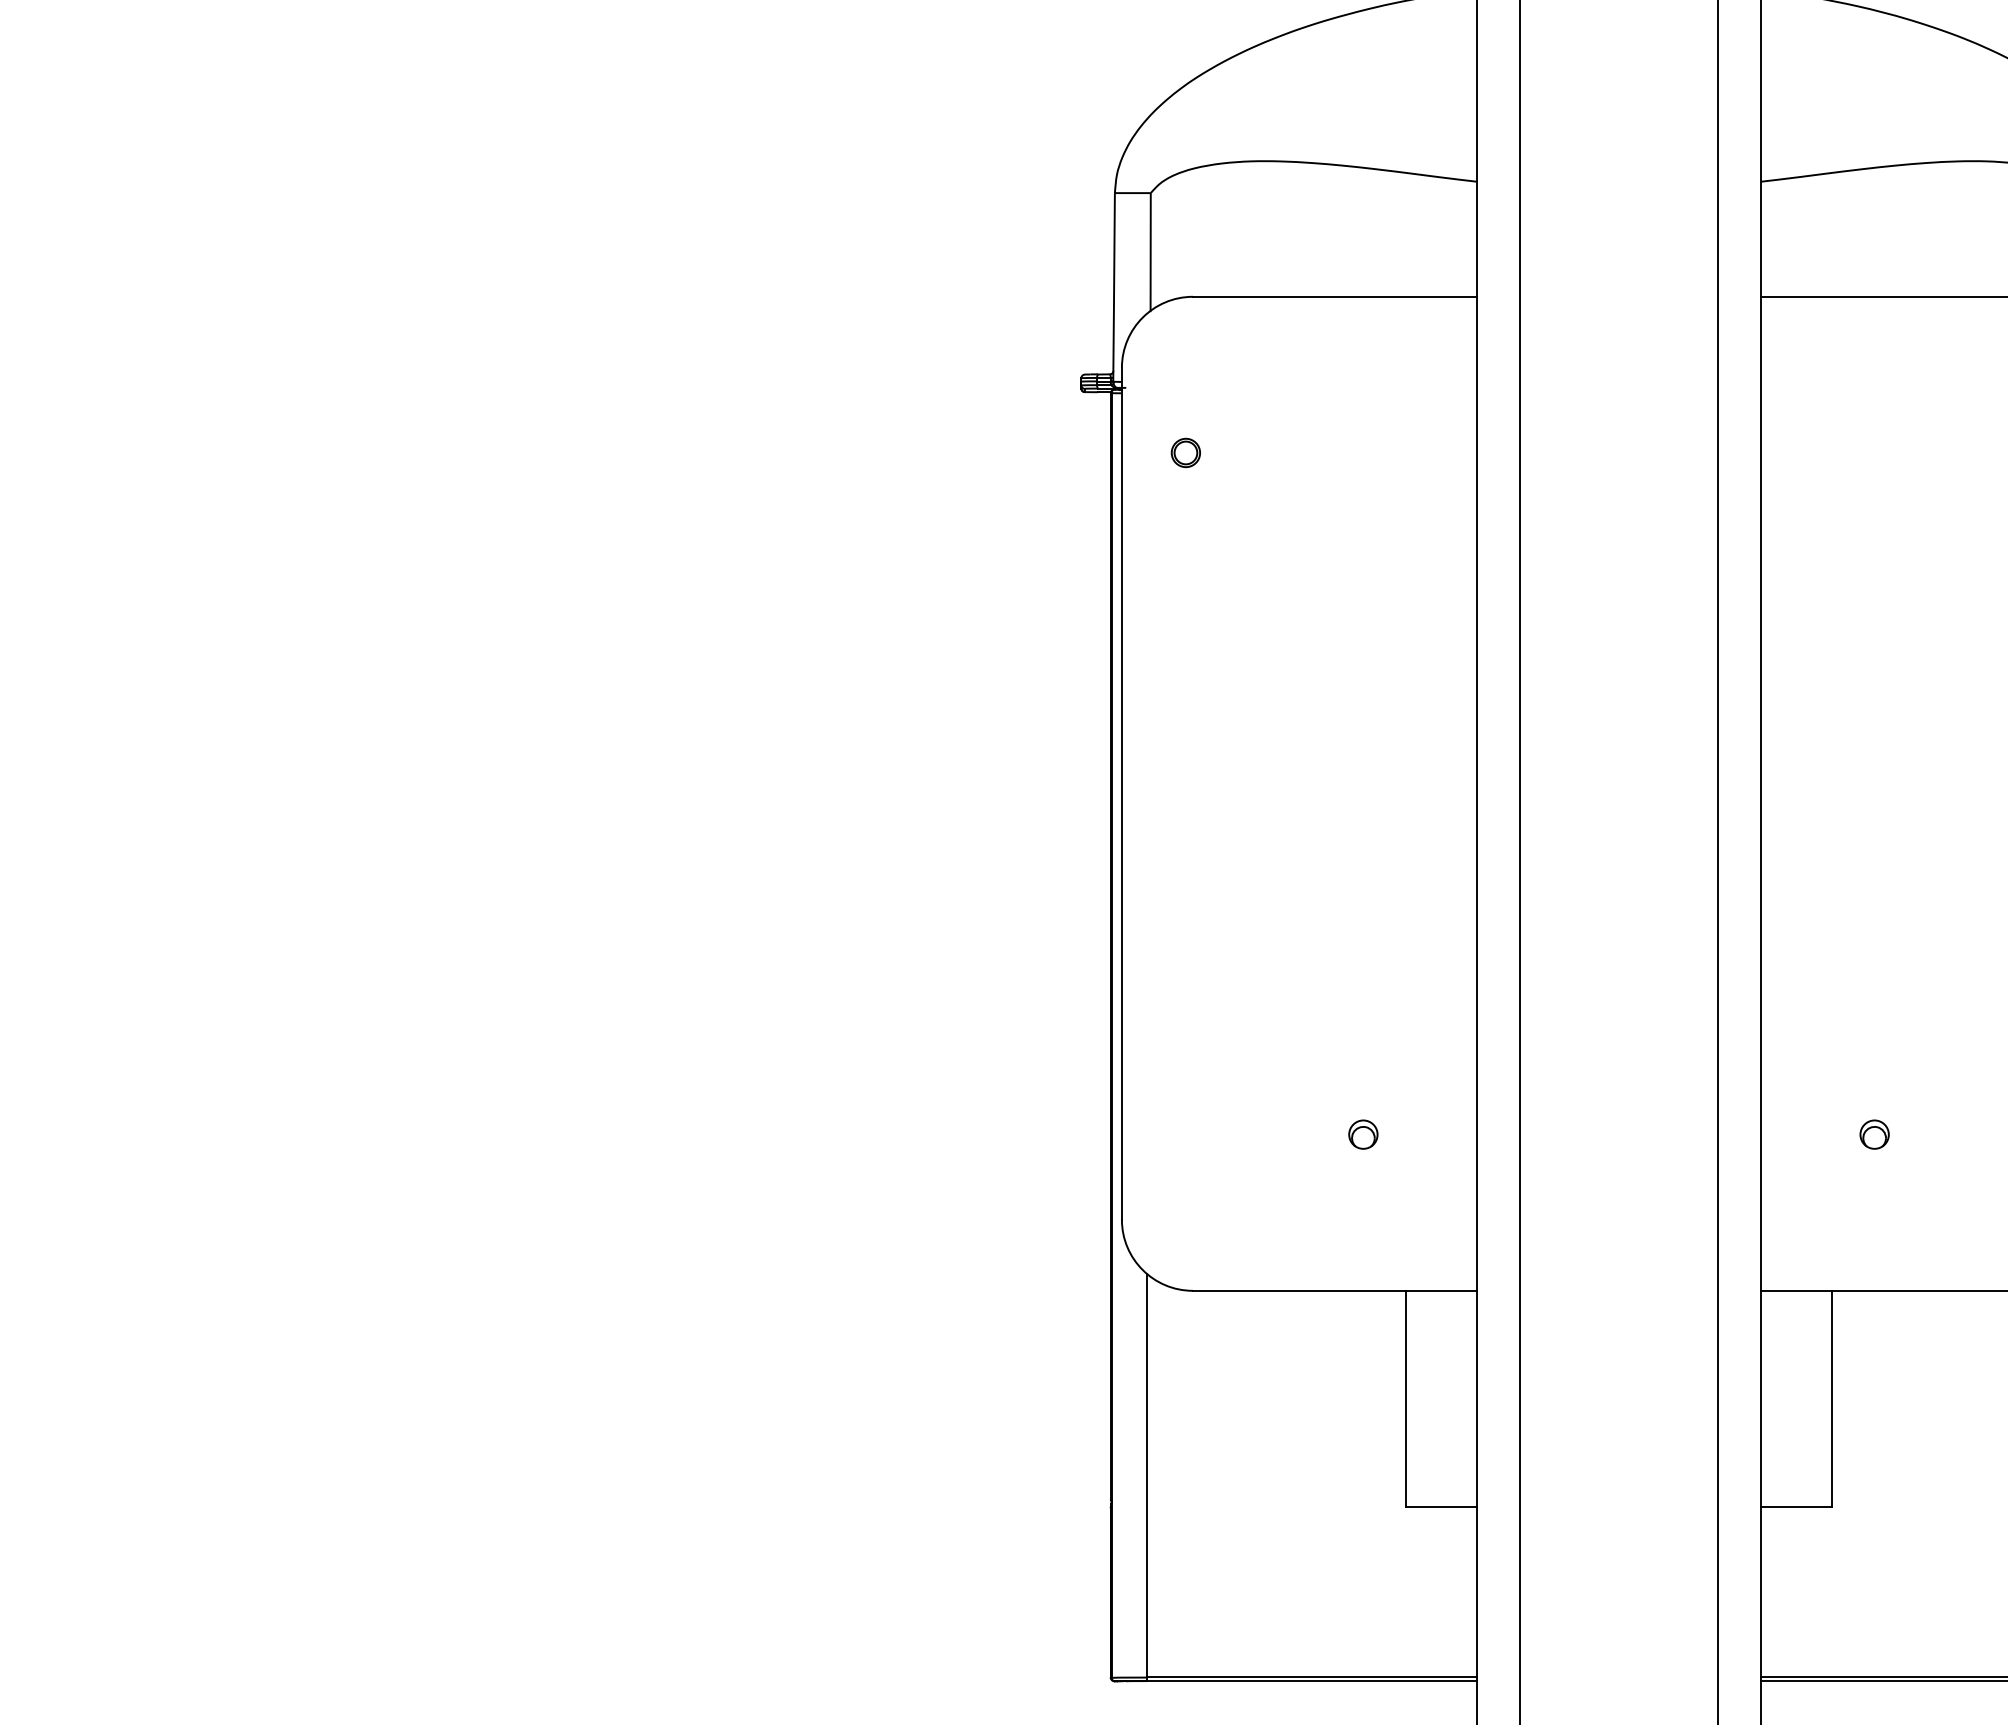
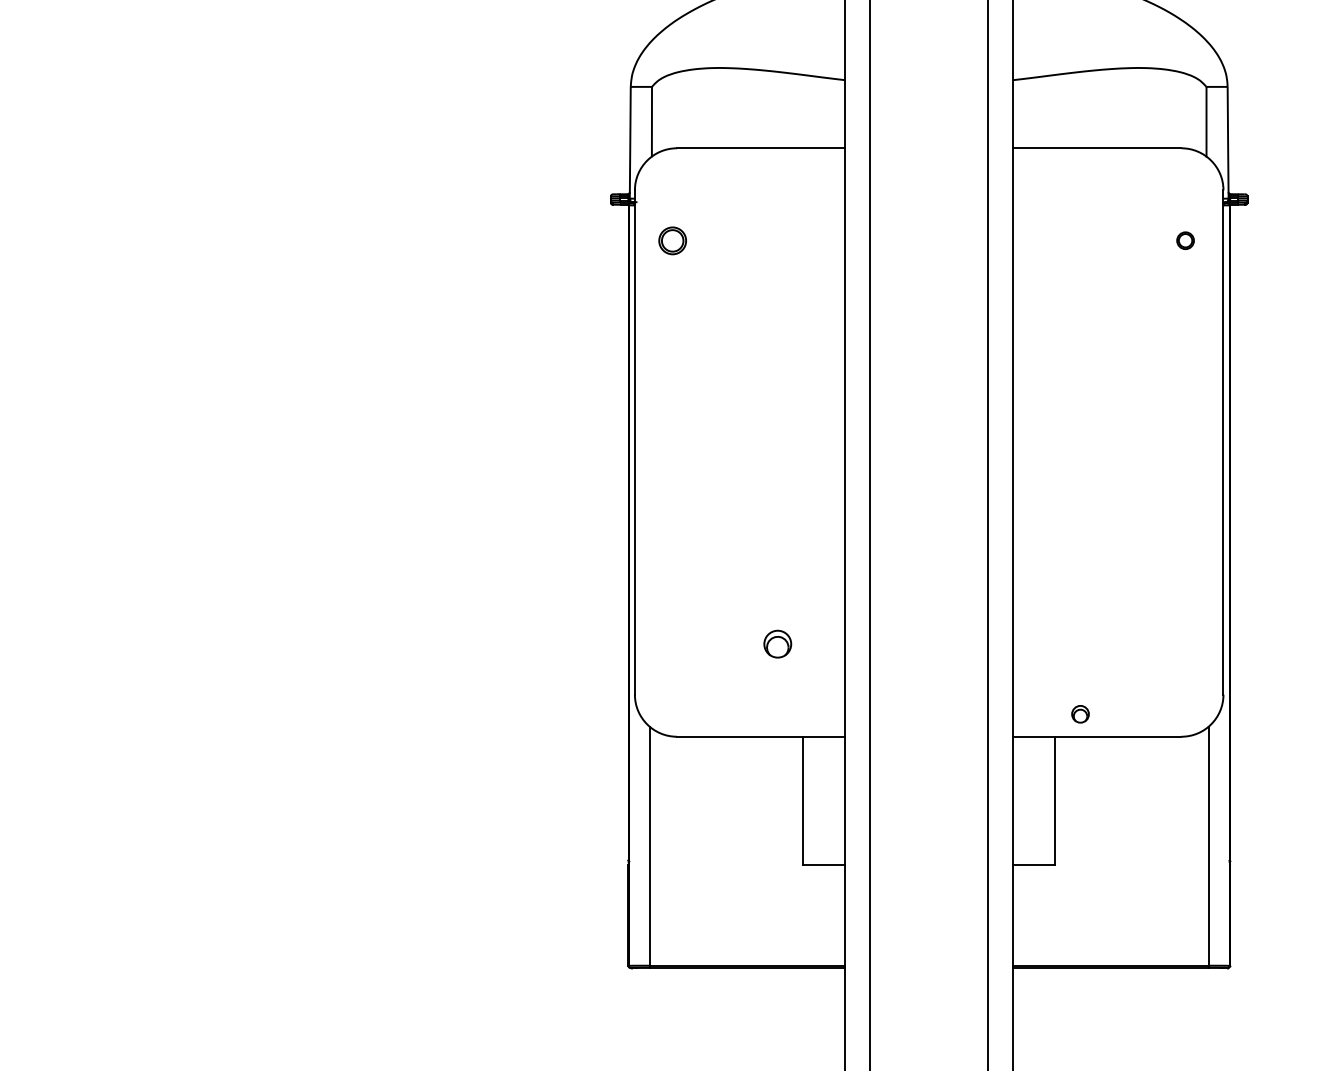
part: (1185, 452) -> (672, 240), size x1.6
part: (1362, 1135) -> (777, 644), size x1.6
part: (1874, 1135) -> (1080, 714), moved

